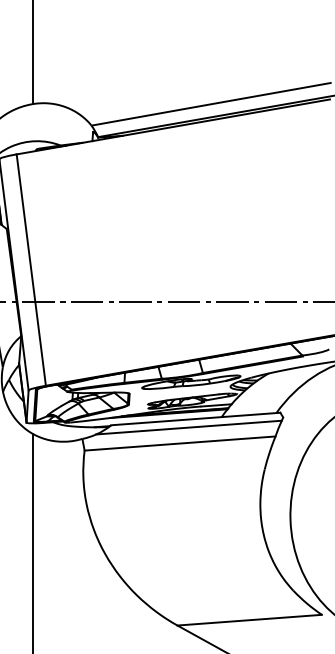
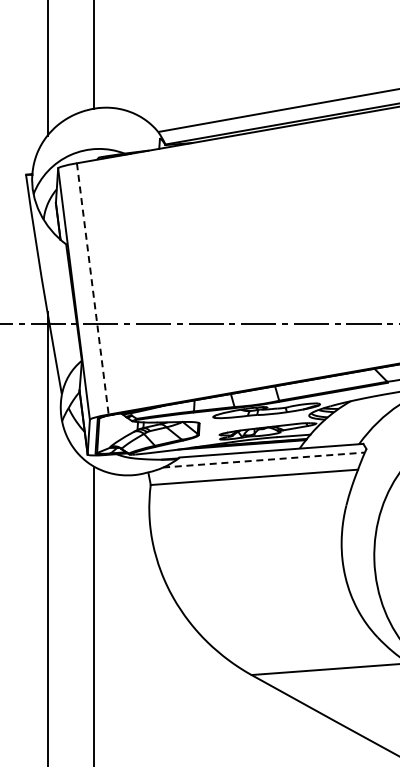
line: (31, 269) -> (92, 288), solid -> dashed
line: (189, 428) -> (264, 460), solid -> dashed

